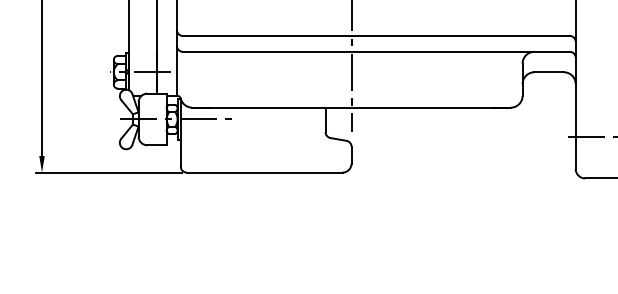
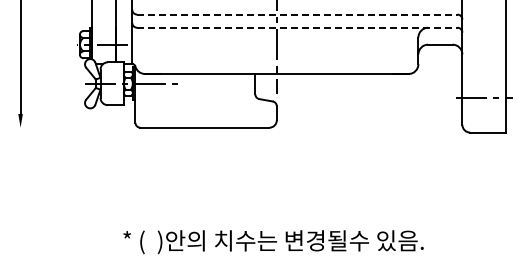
line: (376, 35) -> (297, 14), solid -> dashed
line: (376, 51) -> (297, 27), solid -> dashed
line: (108, 172) -> (75, 127), removed

